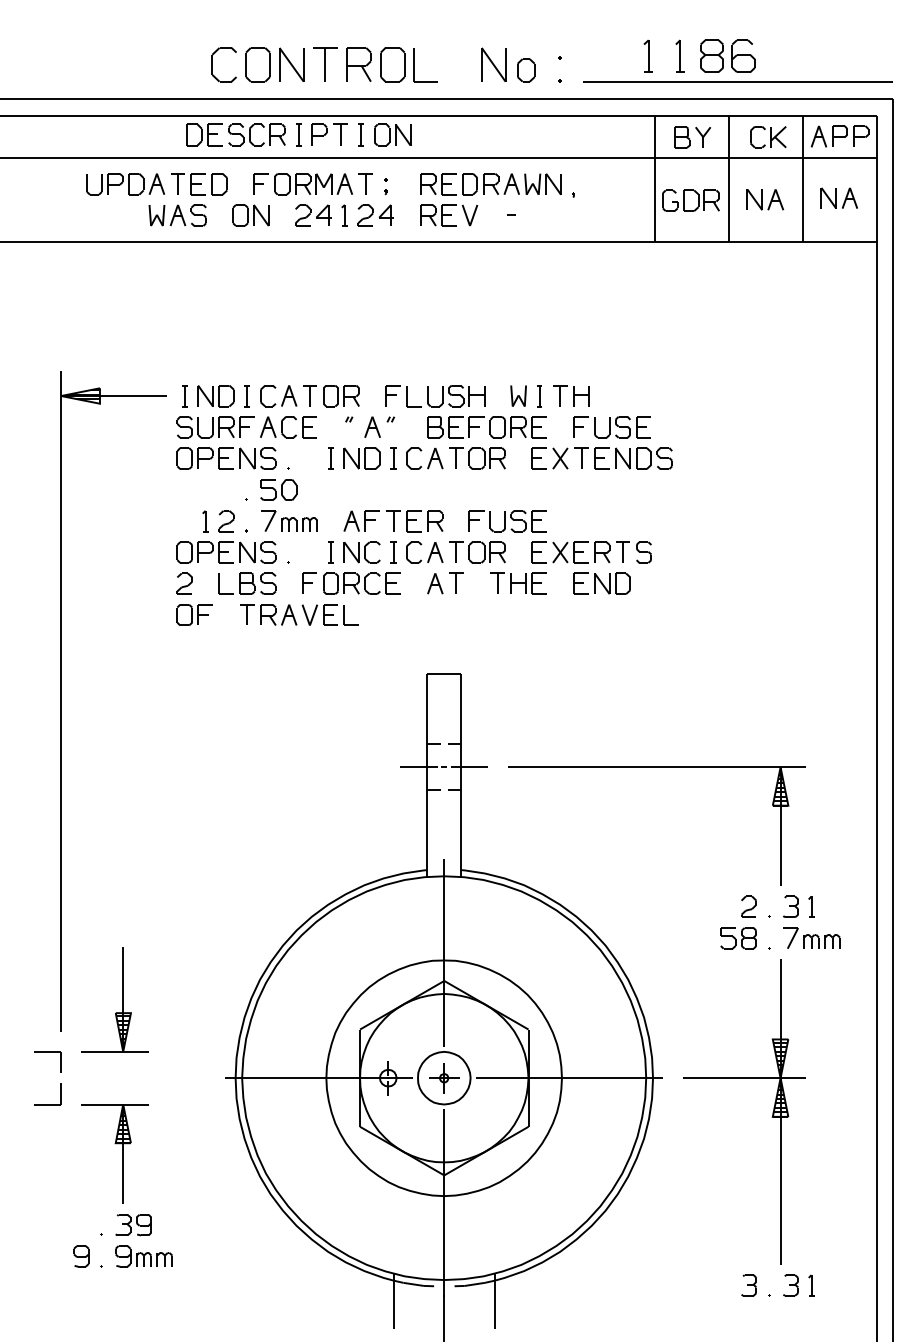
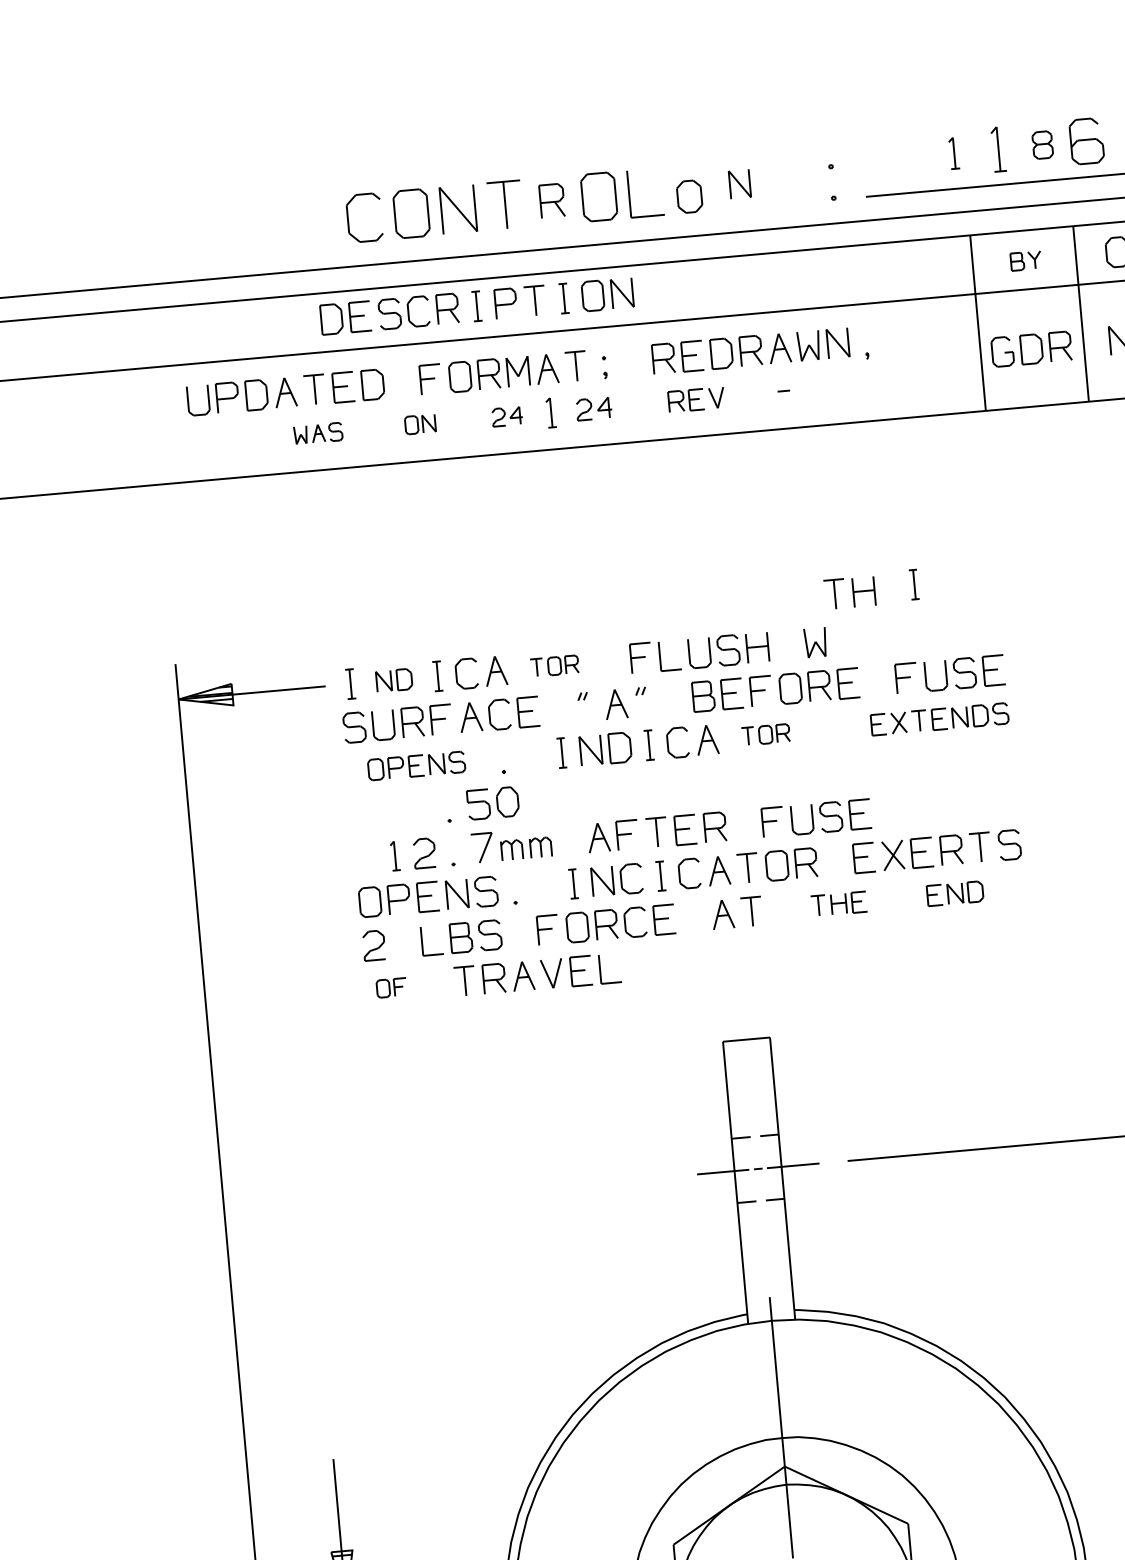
part: (711, 55) -> (1041, 144), size x0.6
part: (647, 56) -> (952, 153), size x0.7
part: (358, 64) -> (551, 200), size x0.7
part: (493, 64) -> (739, 183), size x0.6
part: (526, 70) -> (690, 196), moved
part: (692, 137) -> (1025, 260), size x0.6
part: (177, 215) -> (318, 433), size x0.6
part: (250, 215) -> (419, 424), size x0.6
part: (313, 215) -> (507, 416), size x0.6
part: (375, 215) -> (593, 408), size x0.7
part: (449, 215) -> (696, 399), size x0.7
part: (571, 395) -> (850, 592), moved
part: (215, 396) -> (393, 680), size x0.7
part: (331, 396) -> (555, 666), size x0.6
part: (539, 396) -> (914, 585), moved
part: (226, 458) -> (416, 765), size x0.7
part: (477, 458) -> (766, 734), size x0.6
part: (601, 458) -> (938, 719), size x0.7
part: (518, 583) -> (838, 903), size x0.7
part: (601, 583) -> (954, 893), size x0.7
part: (194, 614) -> (391, 987), size x0.6

